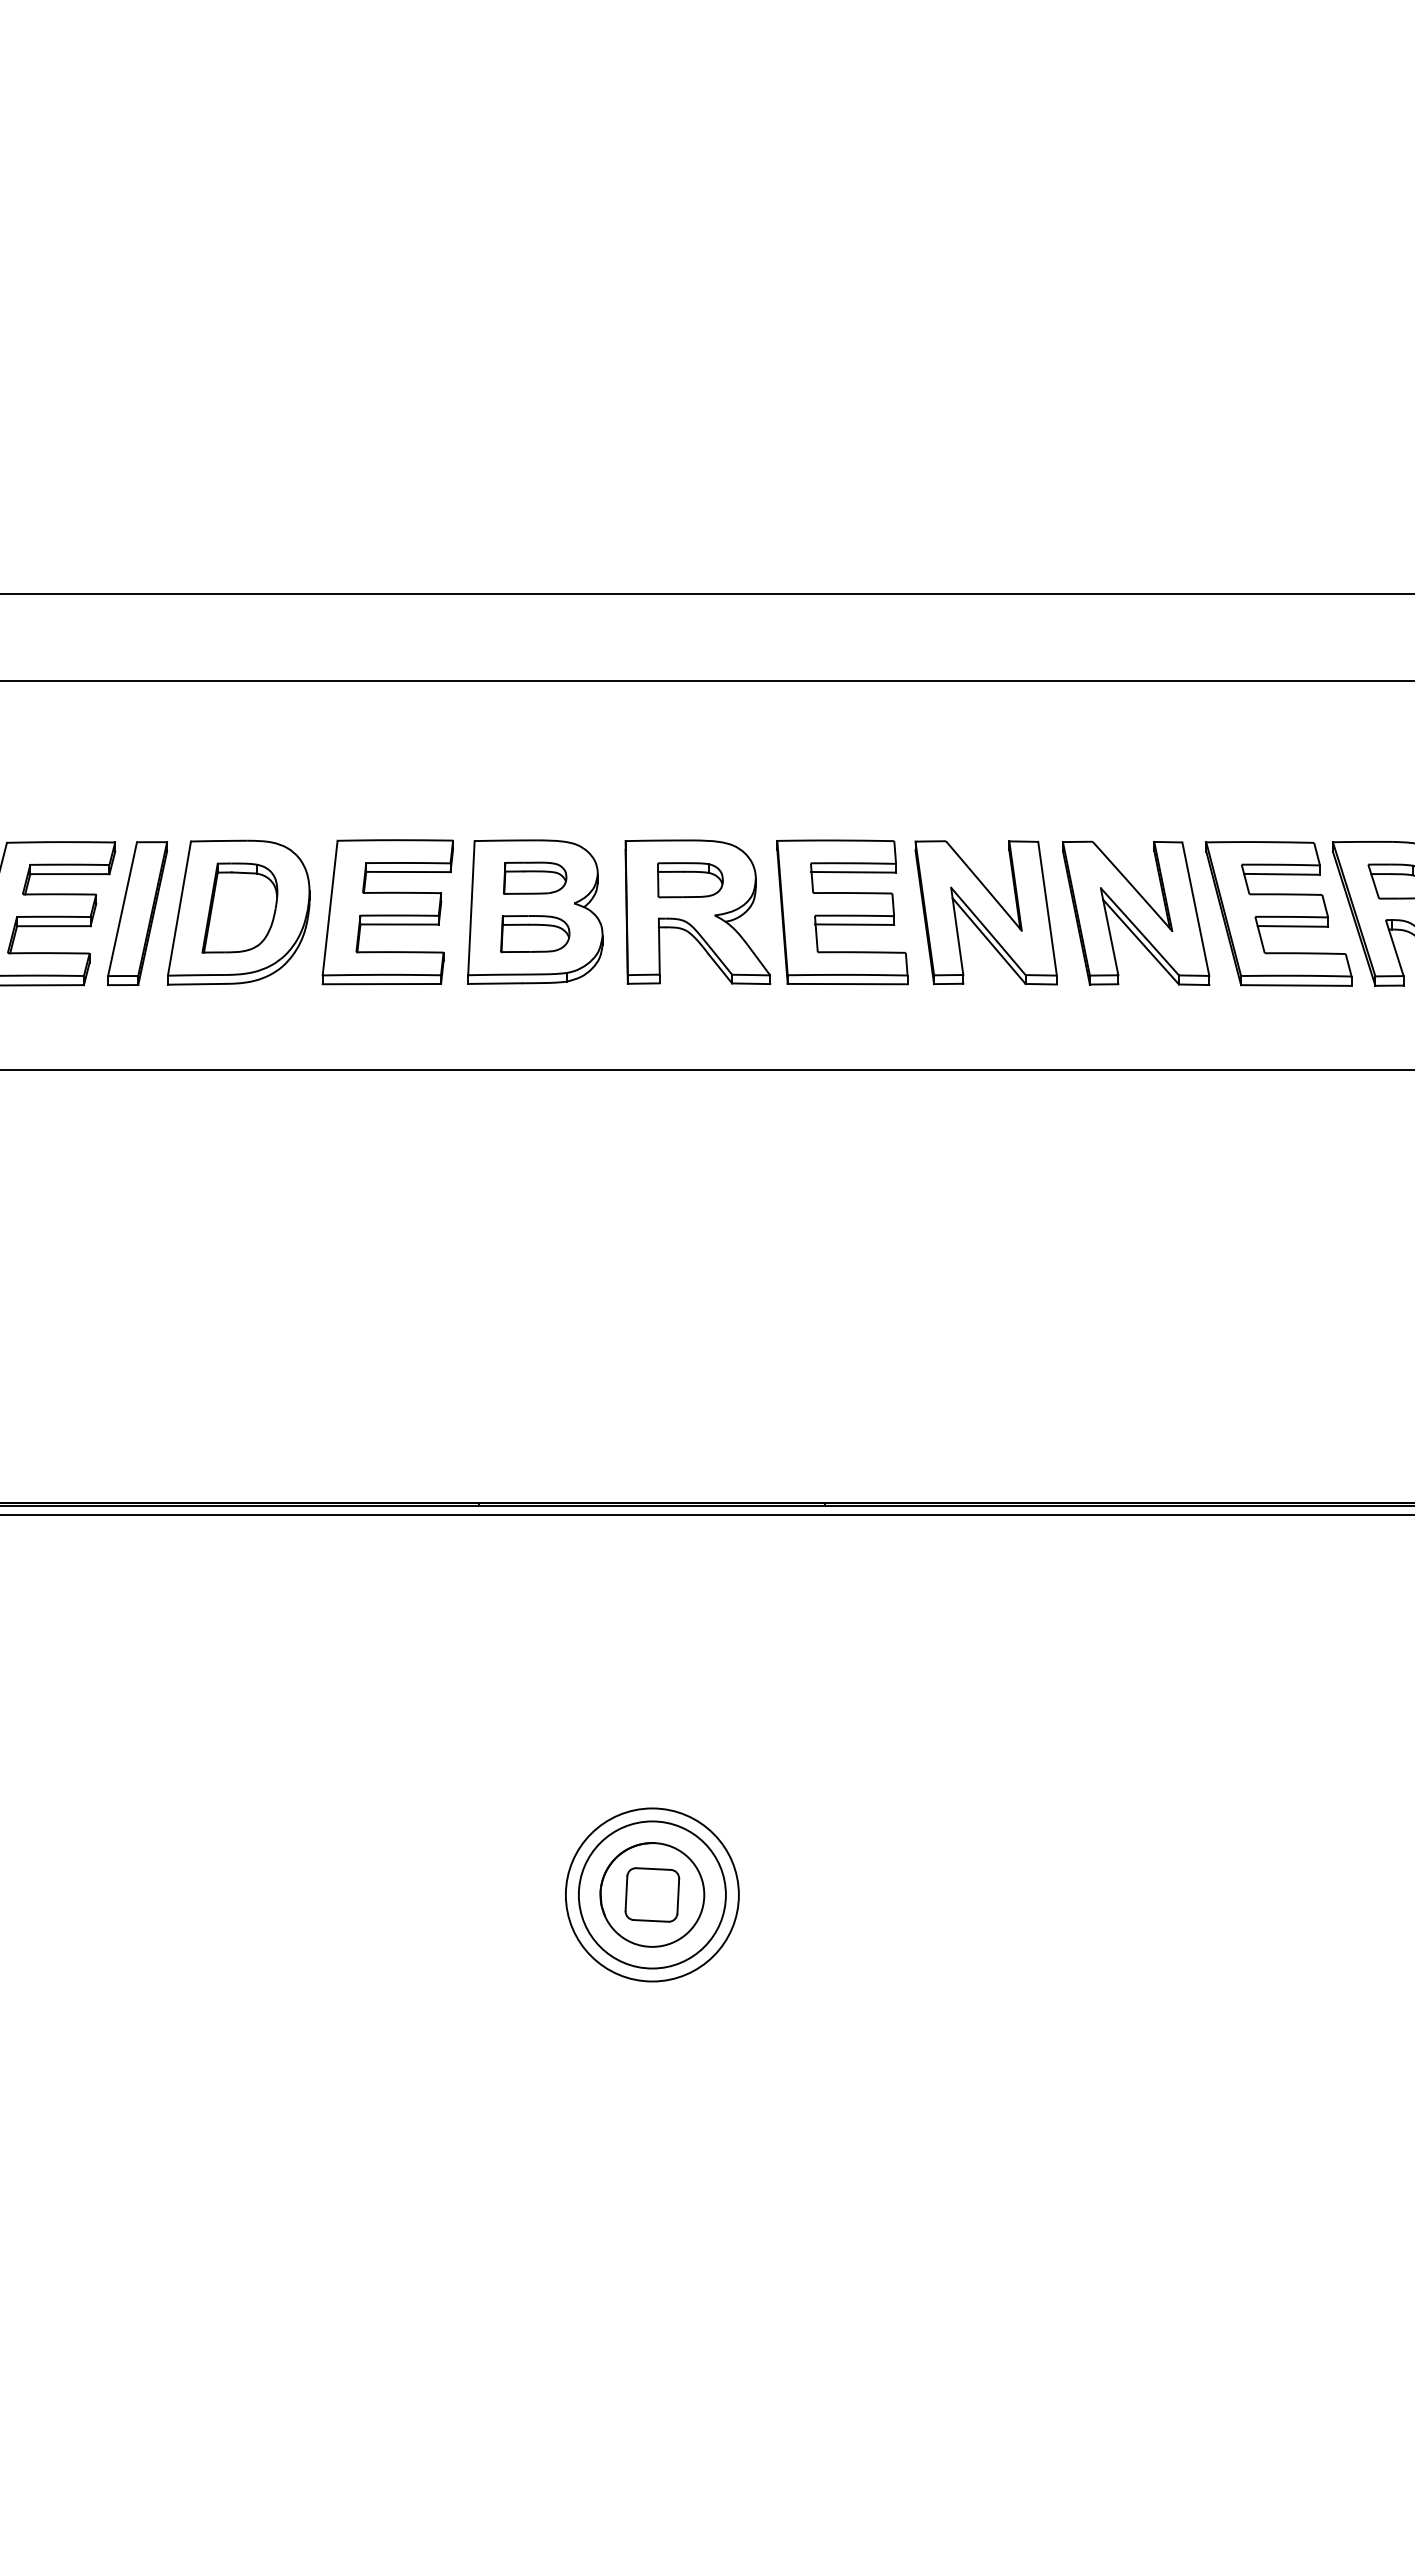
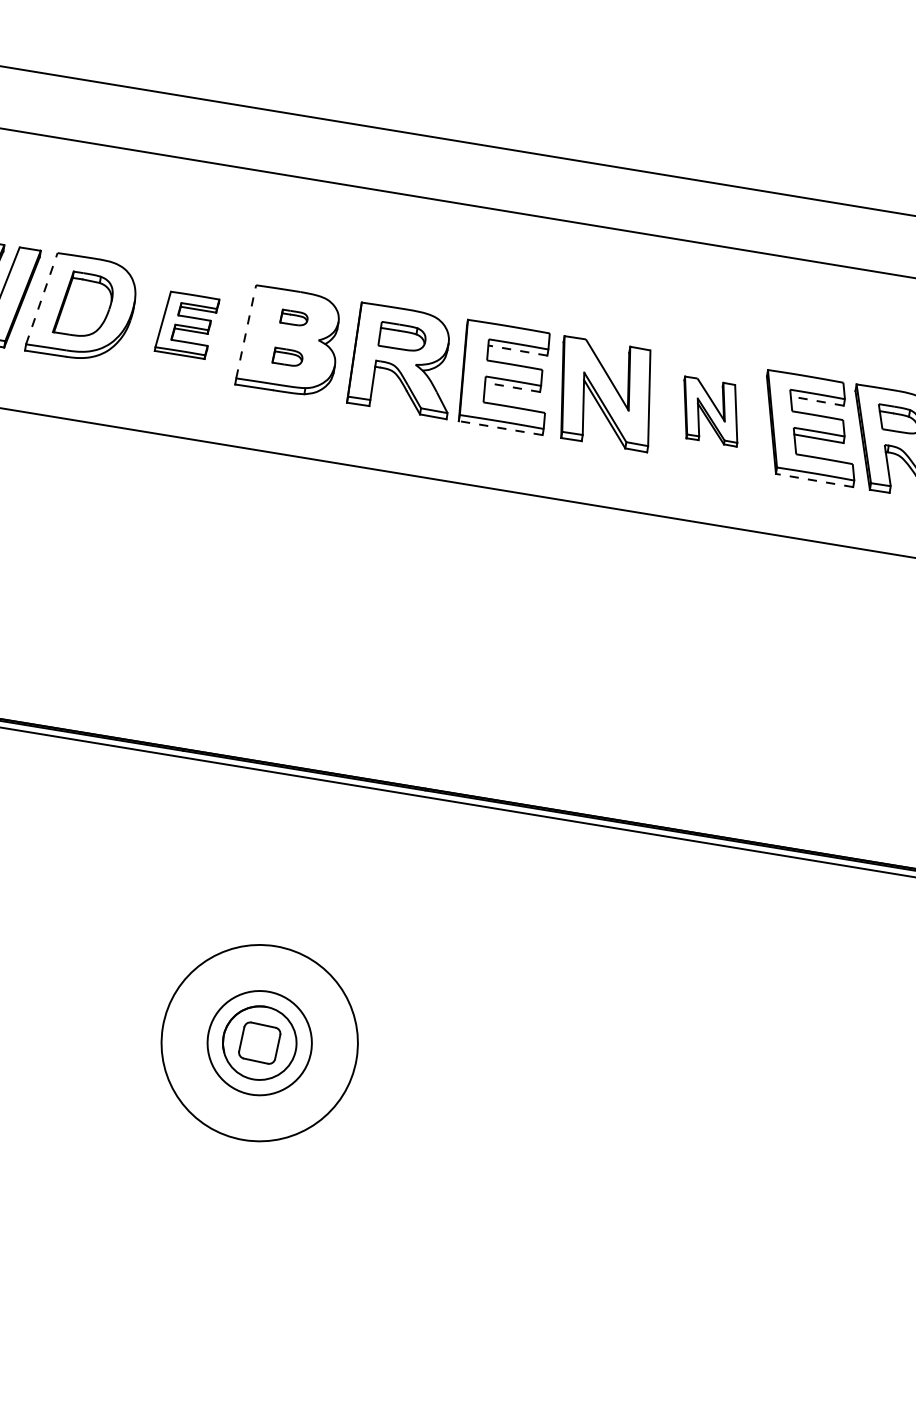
line: (853, 872) -> (517, 350), solid -> dashed
line: (1282, 874) -> (817, 401), solid -> dashed
part: (535, 877) -> (294, 317), size x0.6
line: (471, 907) -> (246, 331), solid -> dashed
line: (179, 908) -> (41, 298), solid -> dashed
part: (387, 912) -> (186, 325), size x0.6
part: (1136, 912) -> (711, 411), size x0.6
line: (854, 924) -> (512, 387), solid -> dashed
part: (535, 934) -> (288, 357), size x0.6
line: (847, 984) -> (500, 428), solid -> dashed
line: (1295, 985) -> (814, 480), solid -> dashed
circle: (651, 1894) -> (259, 1042), size x1.6

